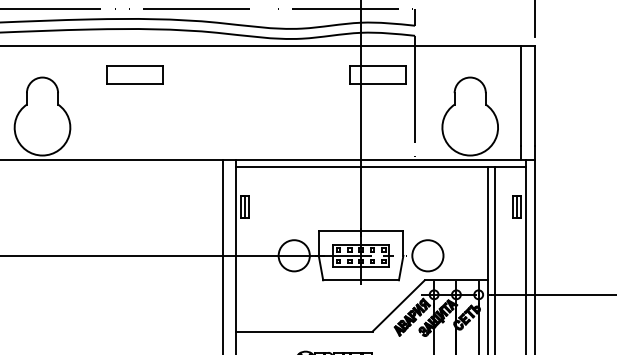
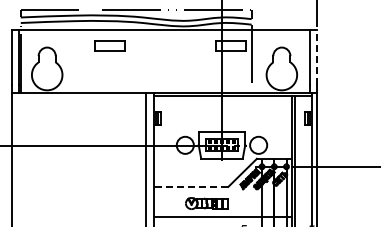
part: (134, 73) -> (109, 45), moved
line: (535, 95) -> (317, 57), solid -> dashed
line: (303, 330) -> (190, 186), solid -> dashed

